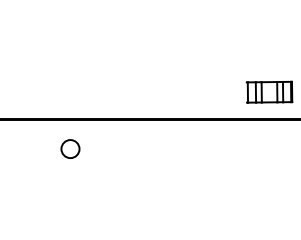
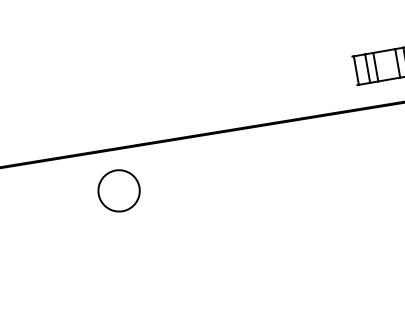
circle: (70, 149) -> (119, 191), size x1.6

